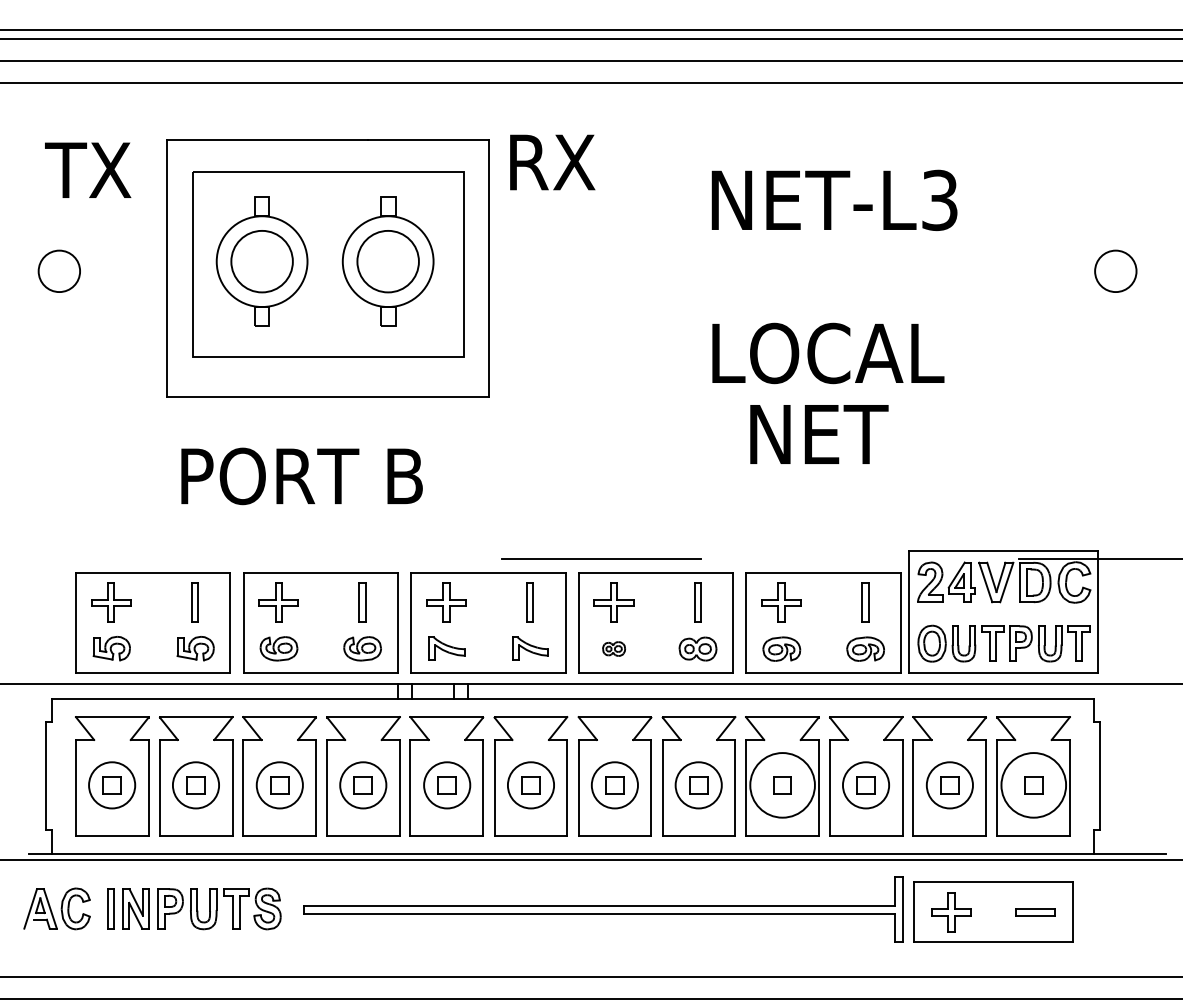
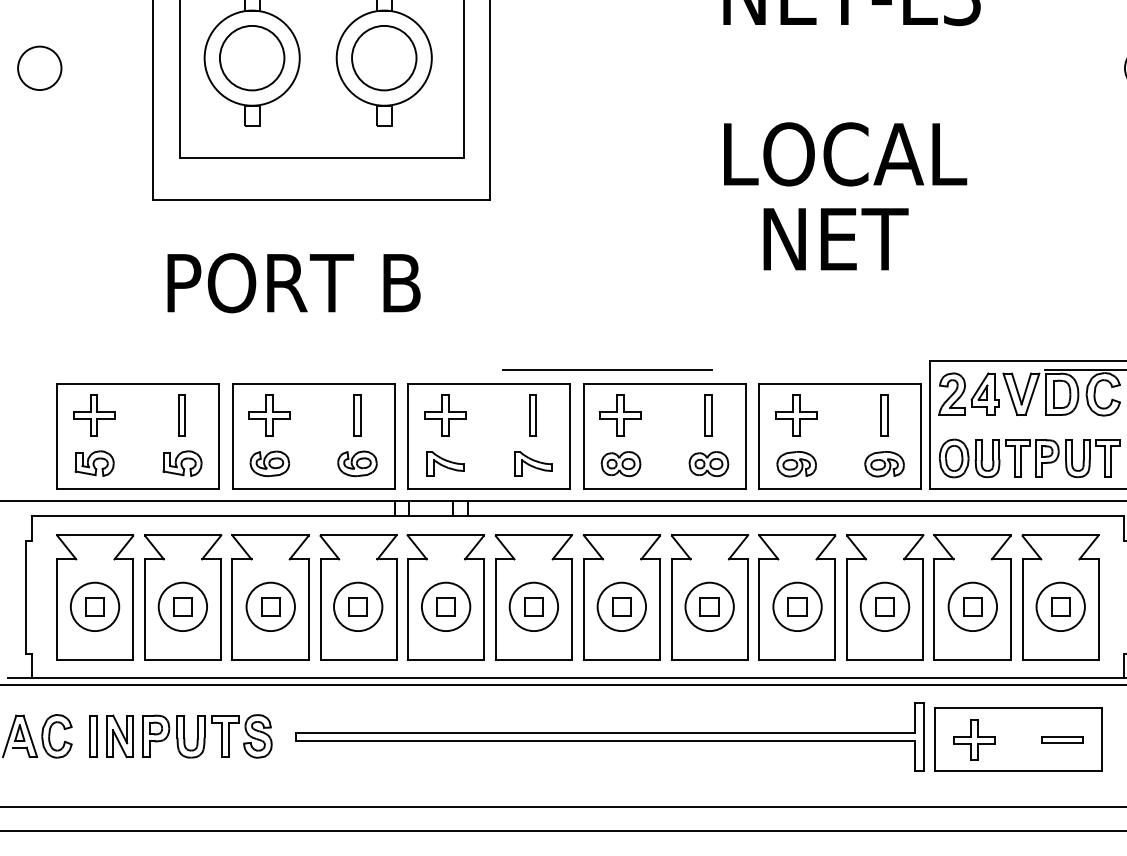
part: (613, 648) -> (620, 463), size x1.67
circle: (782, 785) -> (797, 607), size x0.71
circle: (1033, 785) -> (1060, 607), size x0.71

